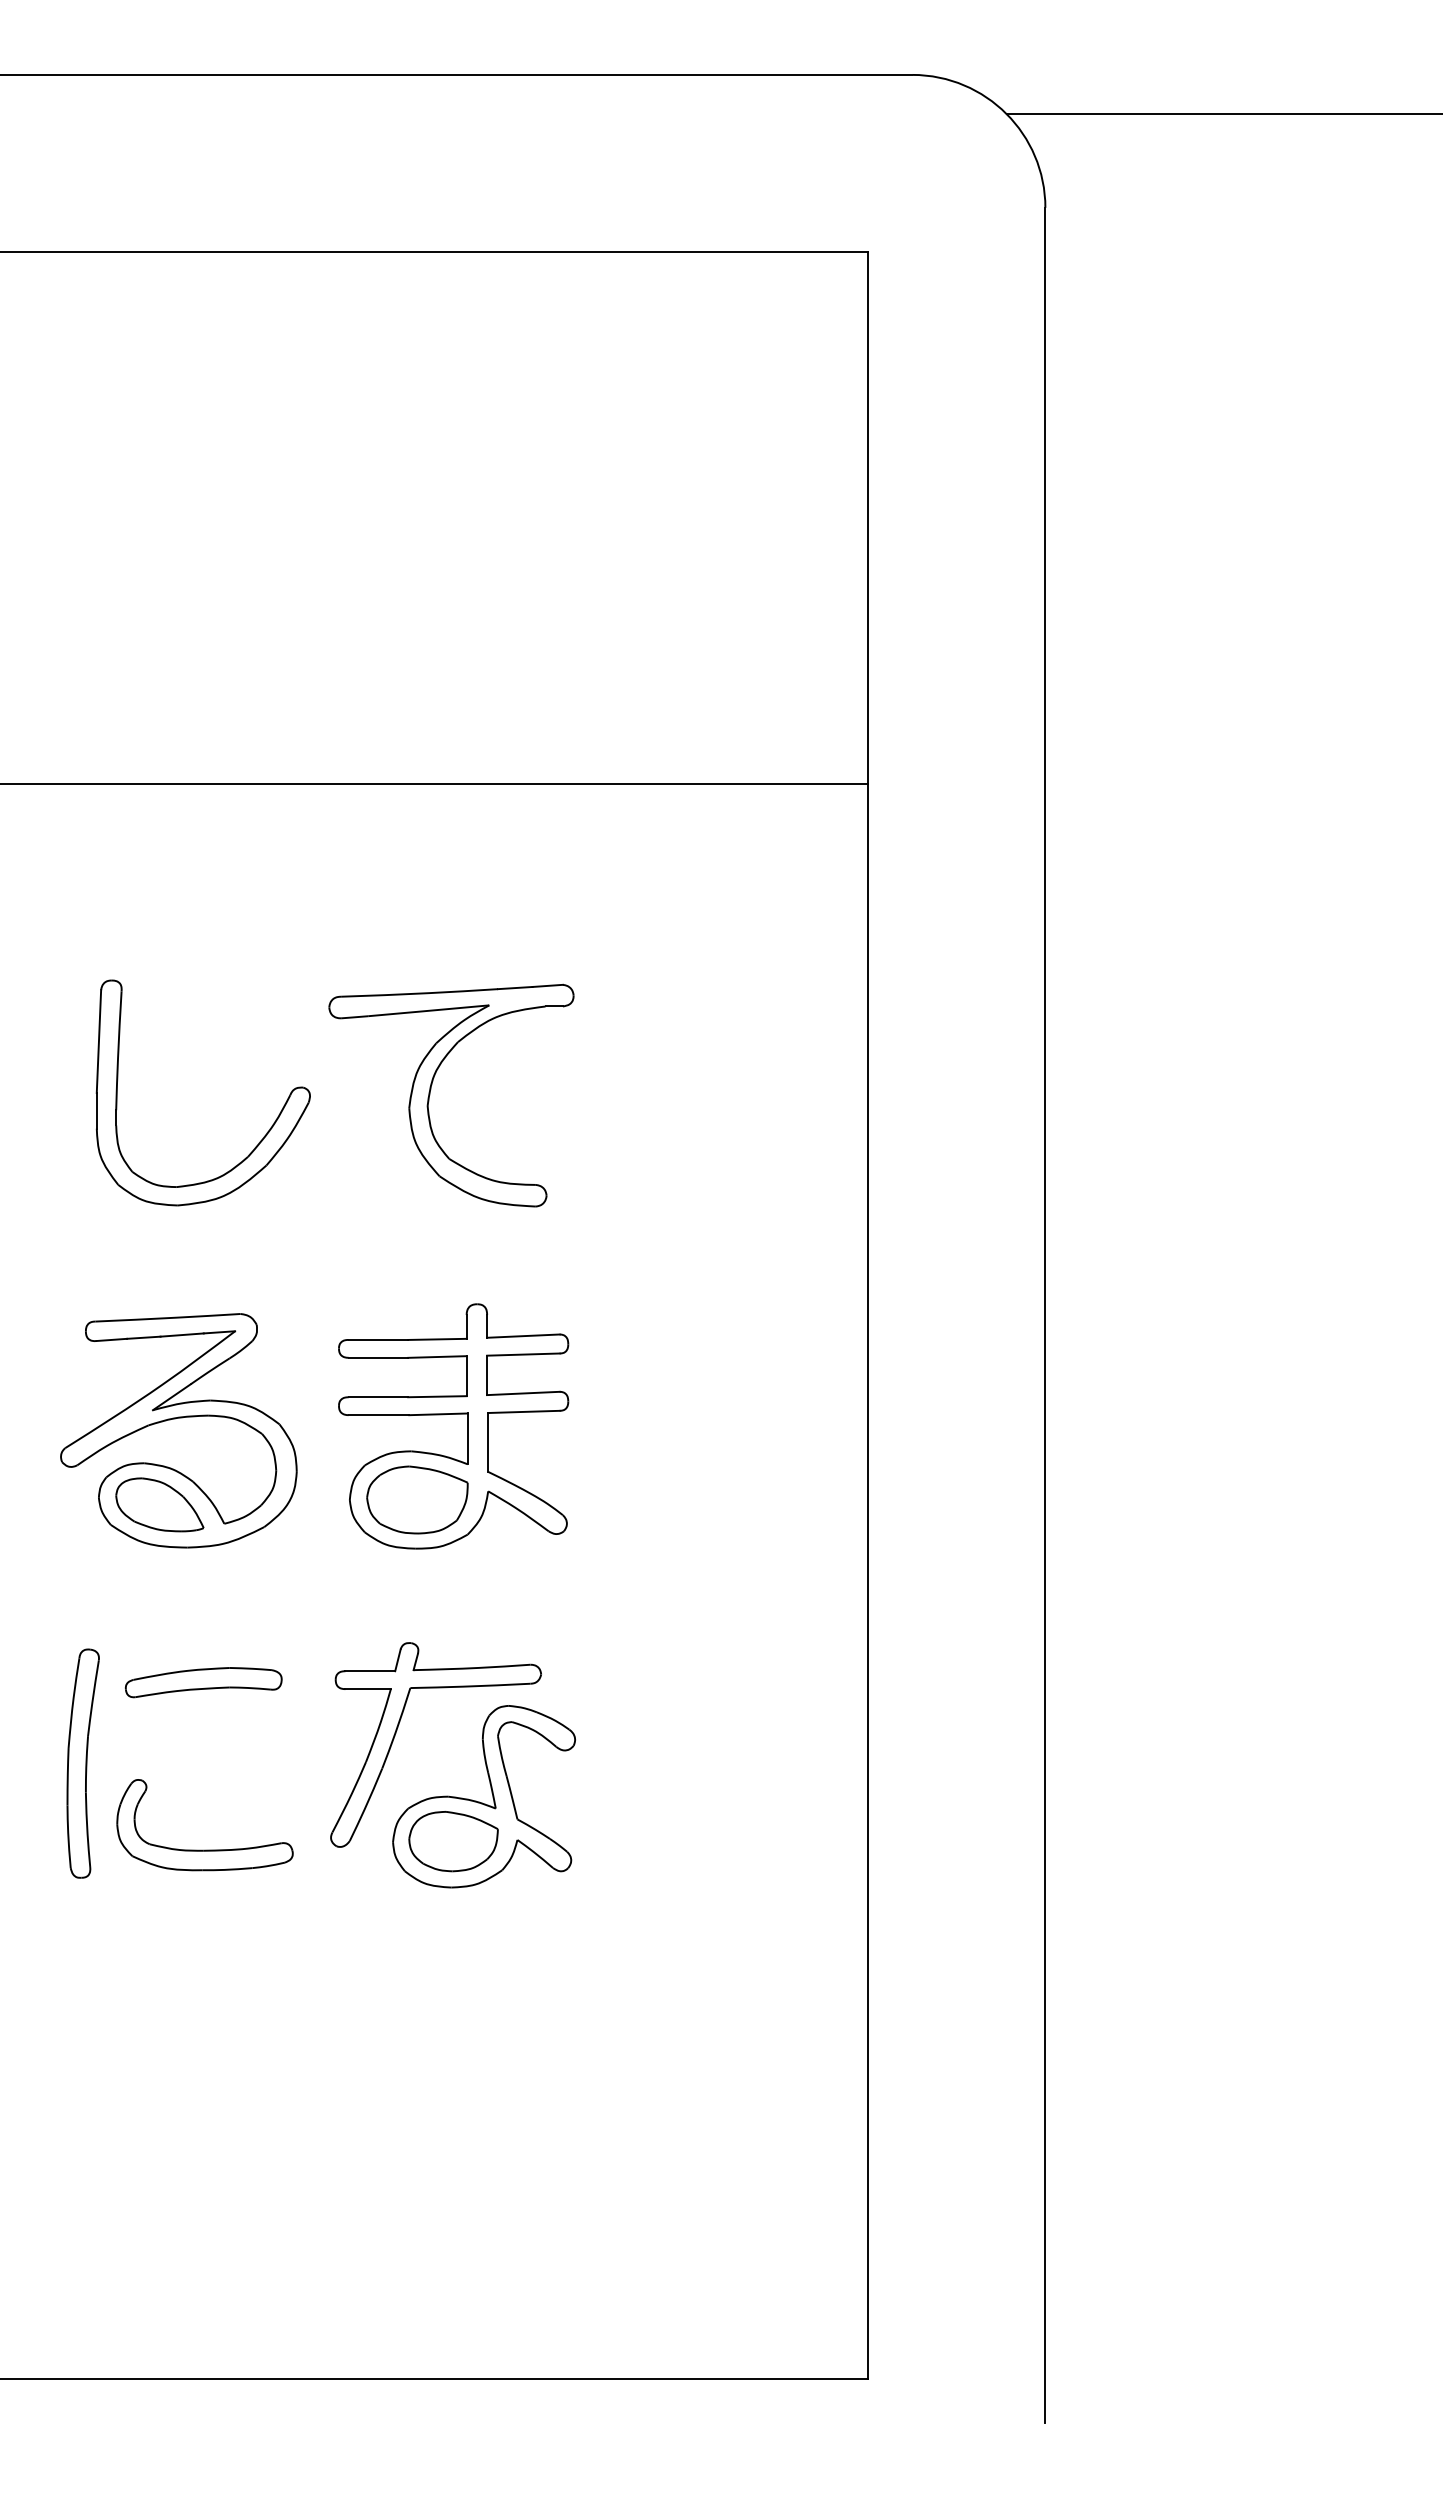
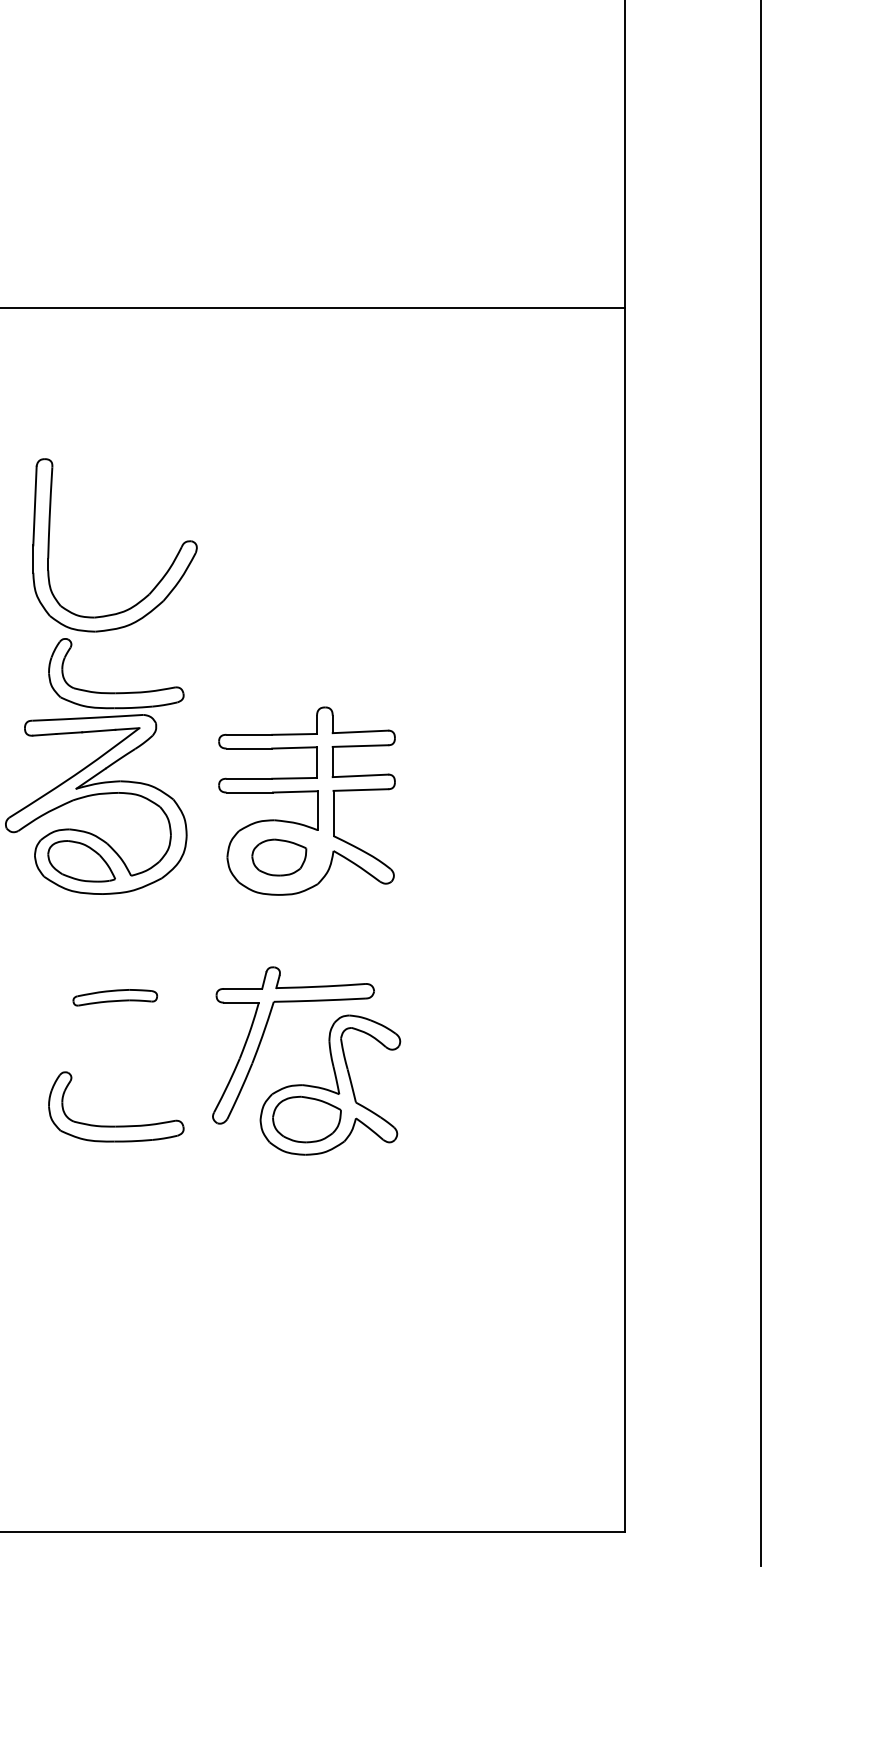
part: (431, 1089) -> (290, 542), removed
part: (204, 1284) -> (115, 692), added
part: (417, 1499) -> (279, 857), size x0.7
part: (203, 1682) -> (115, 997), size x0.7
part: (82, 1763) -> (22, 1059), removed

